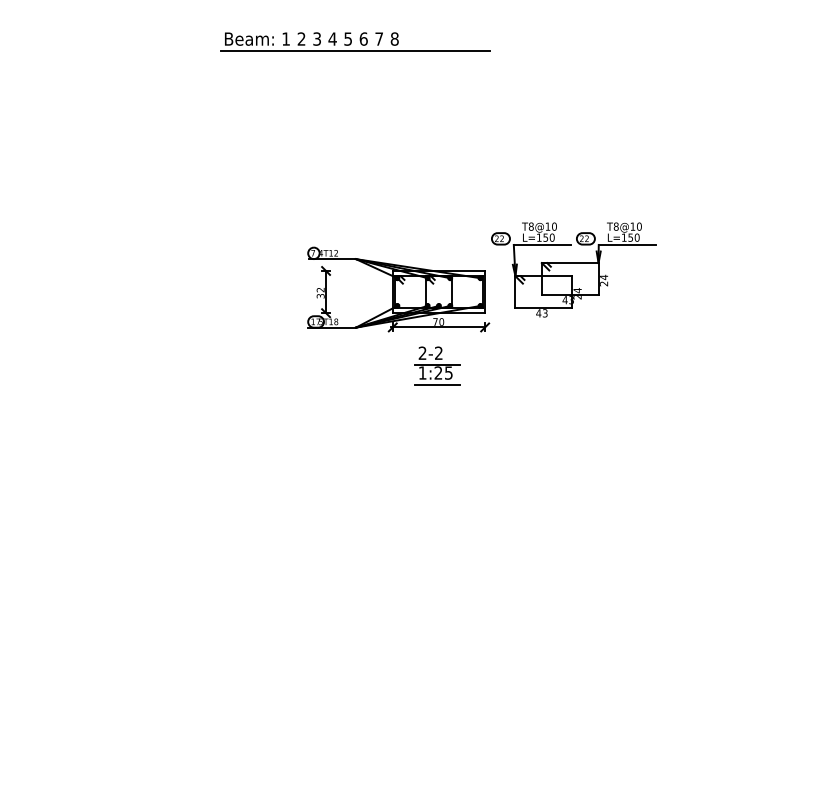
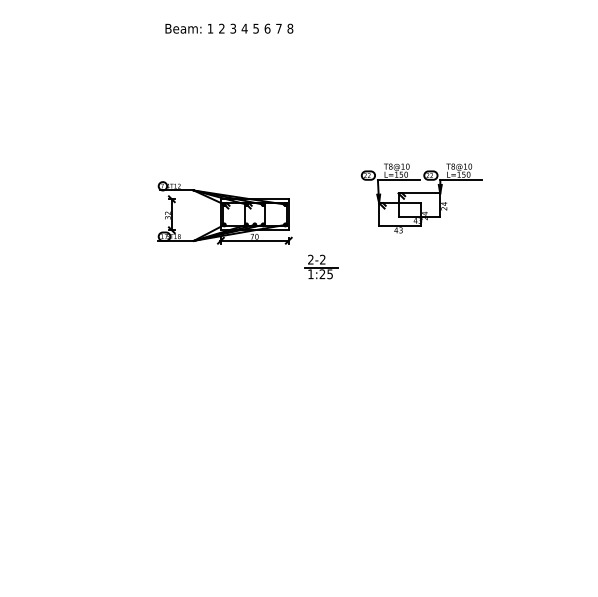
line: (355, 51) -> (261, 37), removed
part: (397, 289) -> (224, 212), moved
line: (437, 384) -> (321, 282), removed

